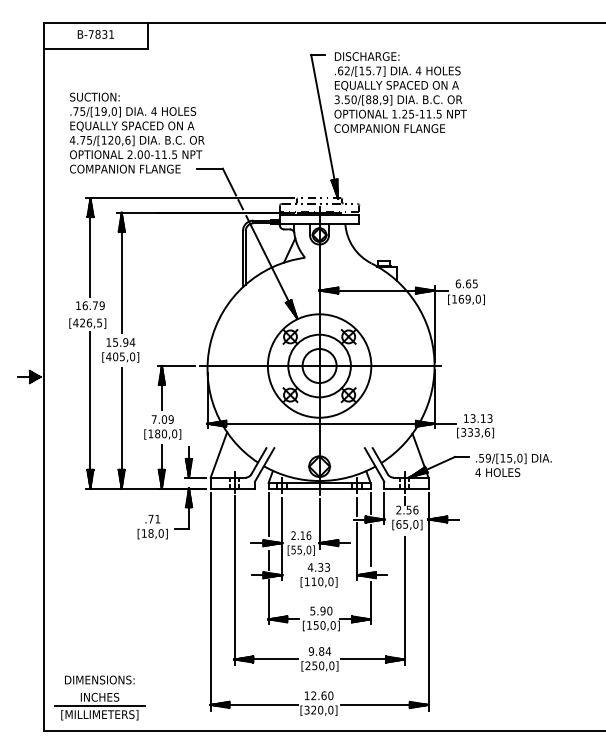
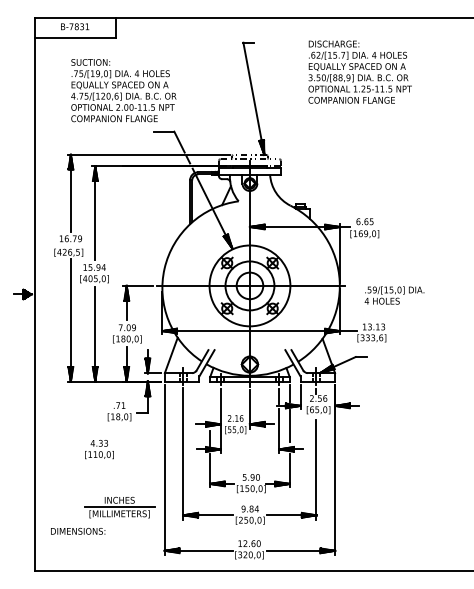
text: (400, 92) -> (360, 72), moved
text: (137, 132) -> (124, 90), moved
text: (513, 464) -> (394, 294), moved
line: (268, 514) -> (210, 401), removed
text: (318, 575) -> (99, 449), moved
part: (99, 706) -> (119, 507), moved

